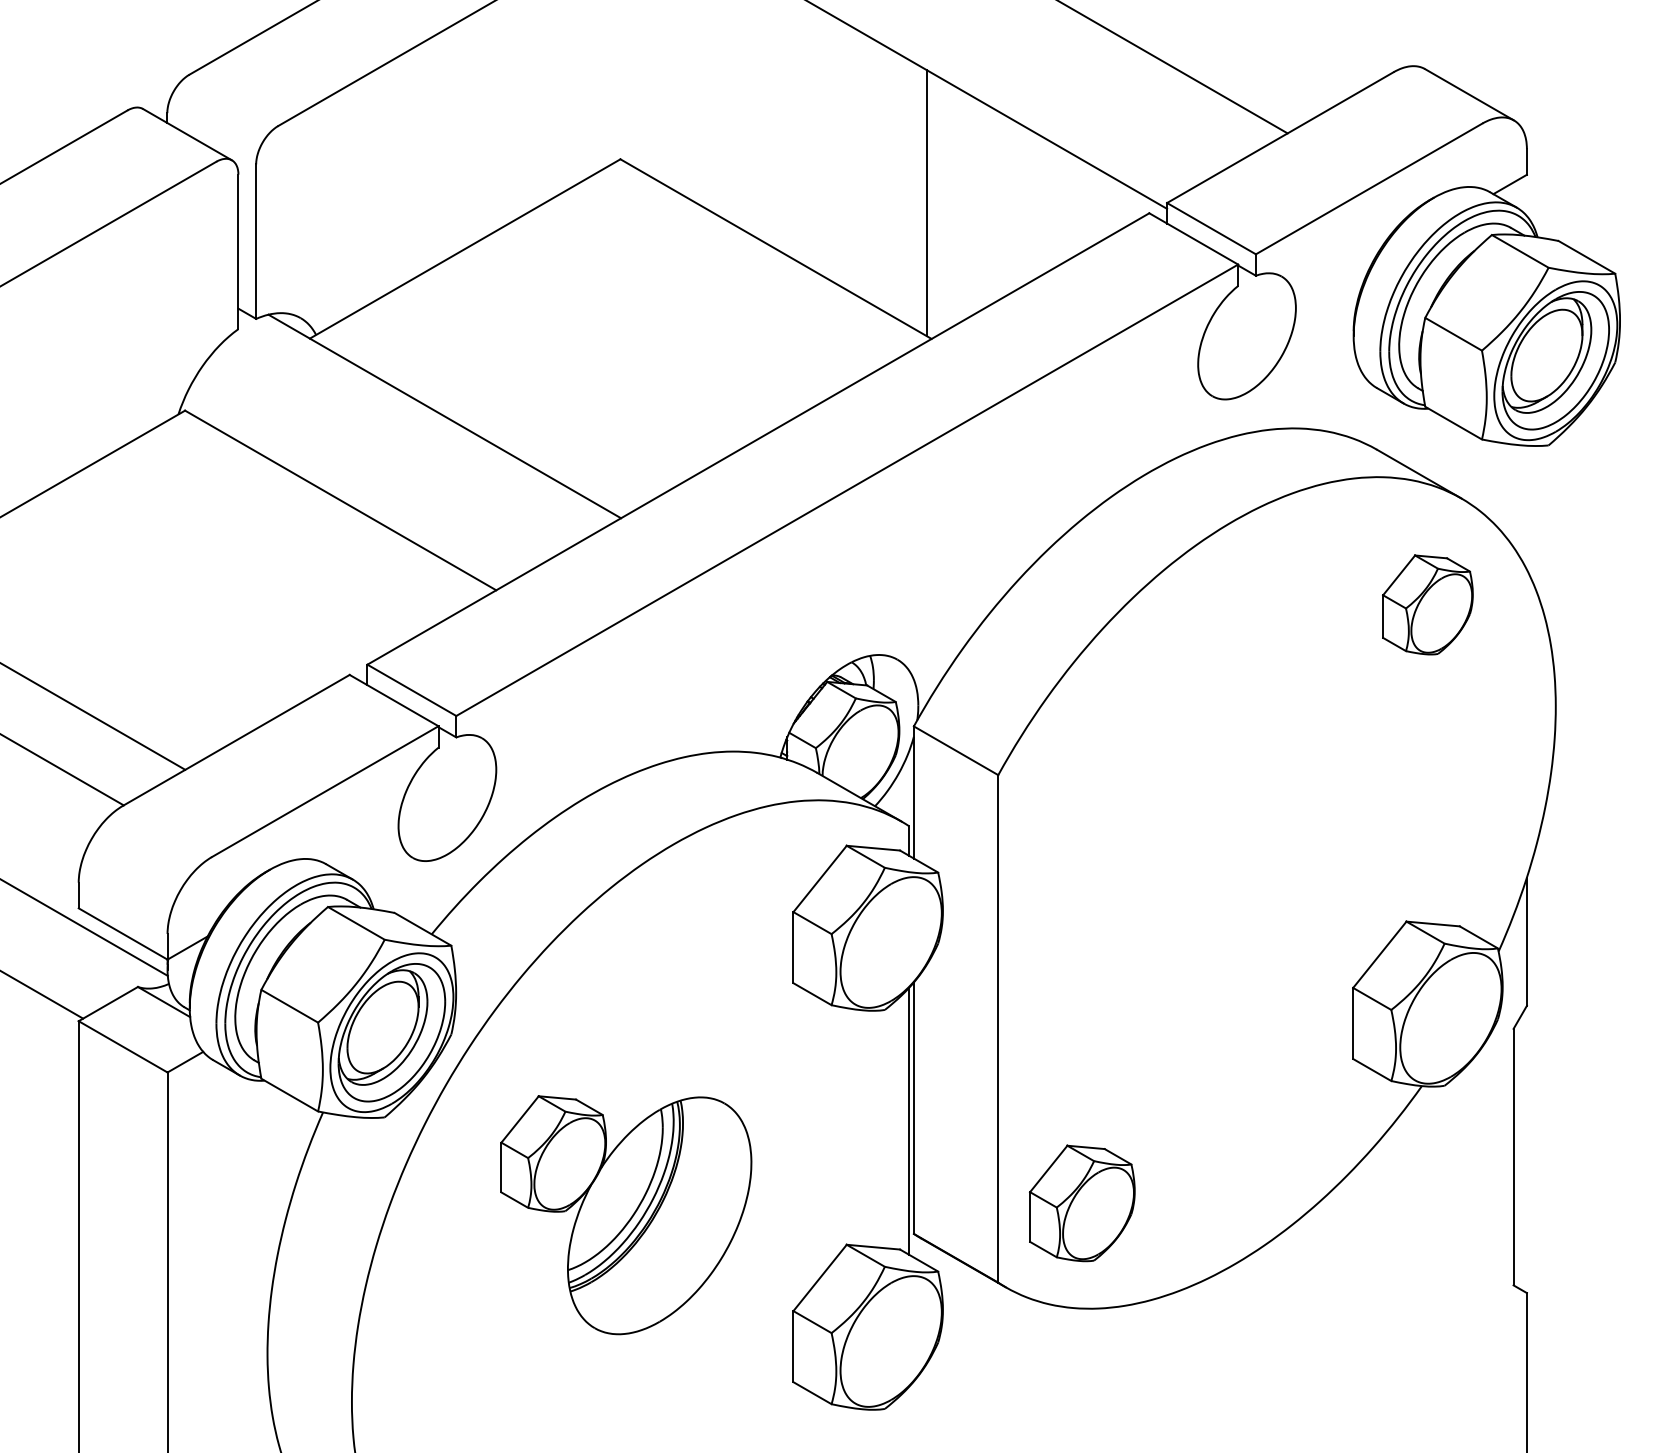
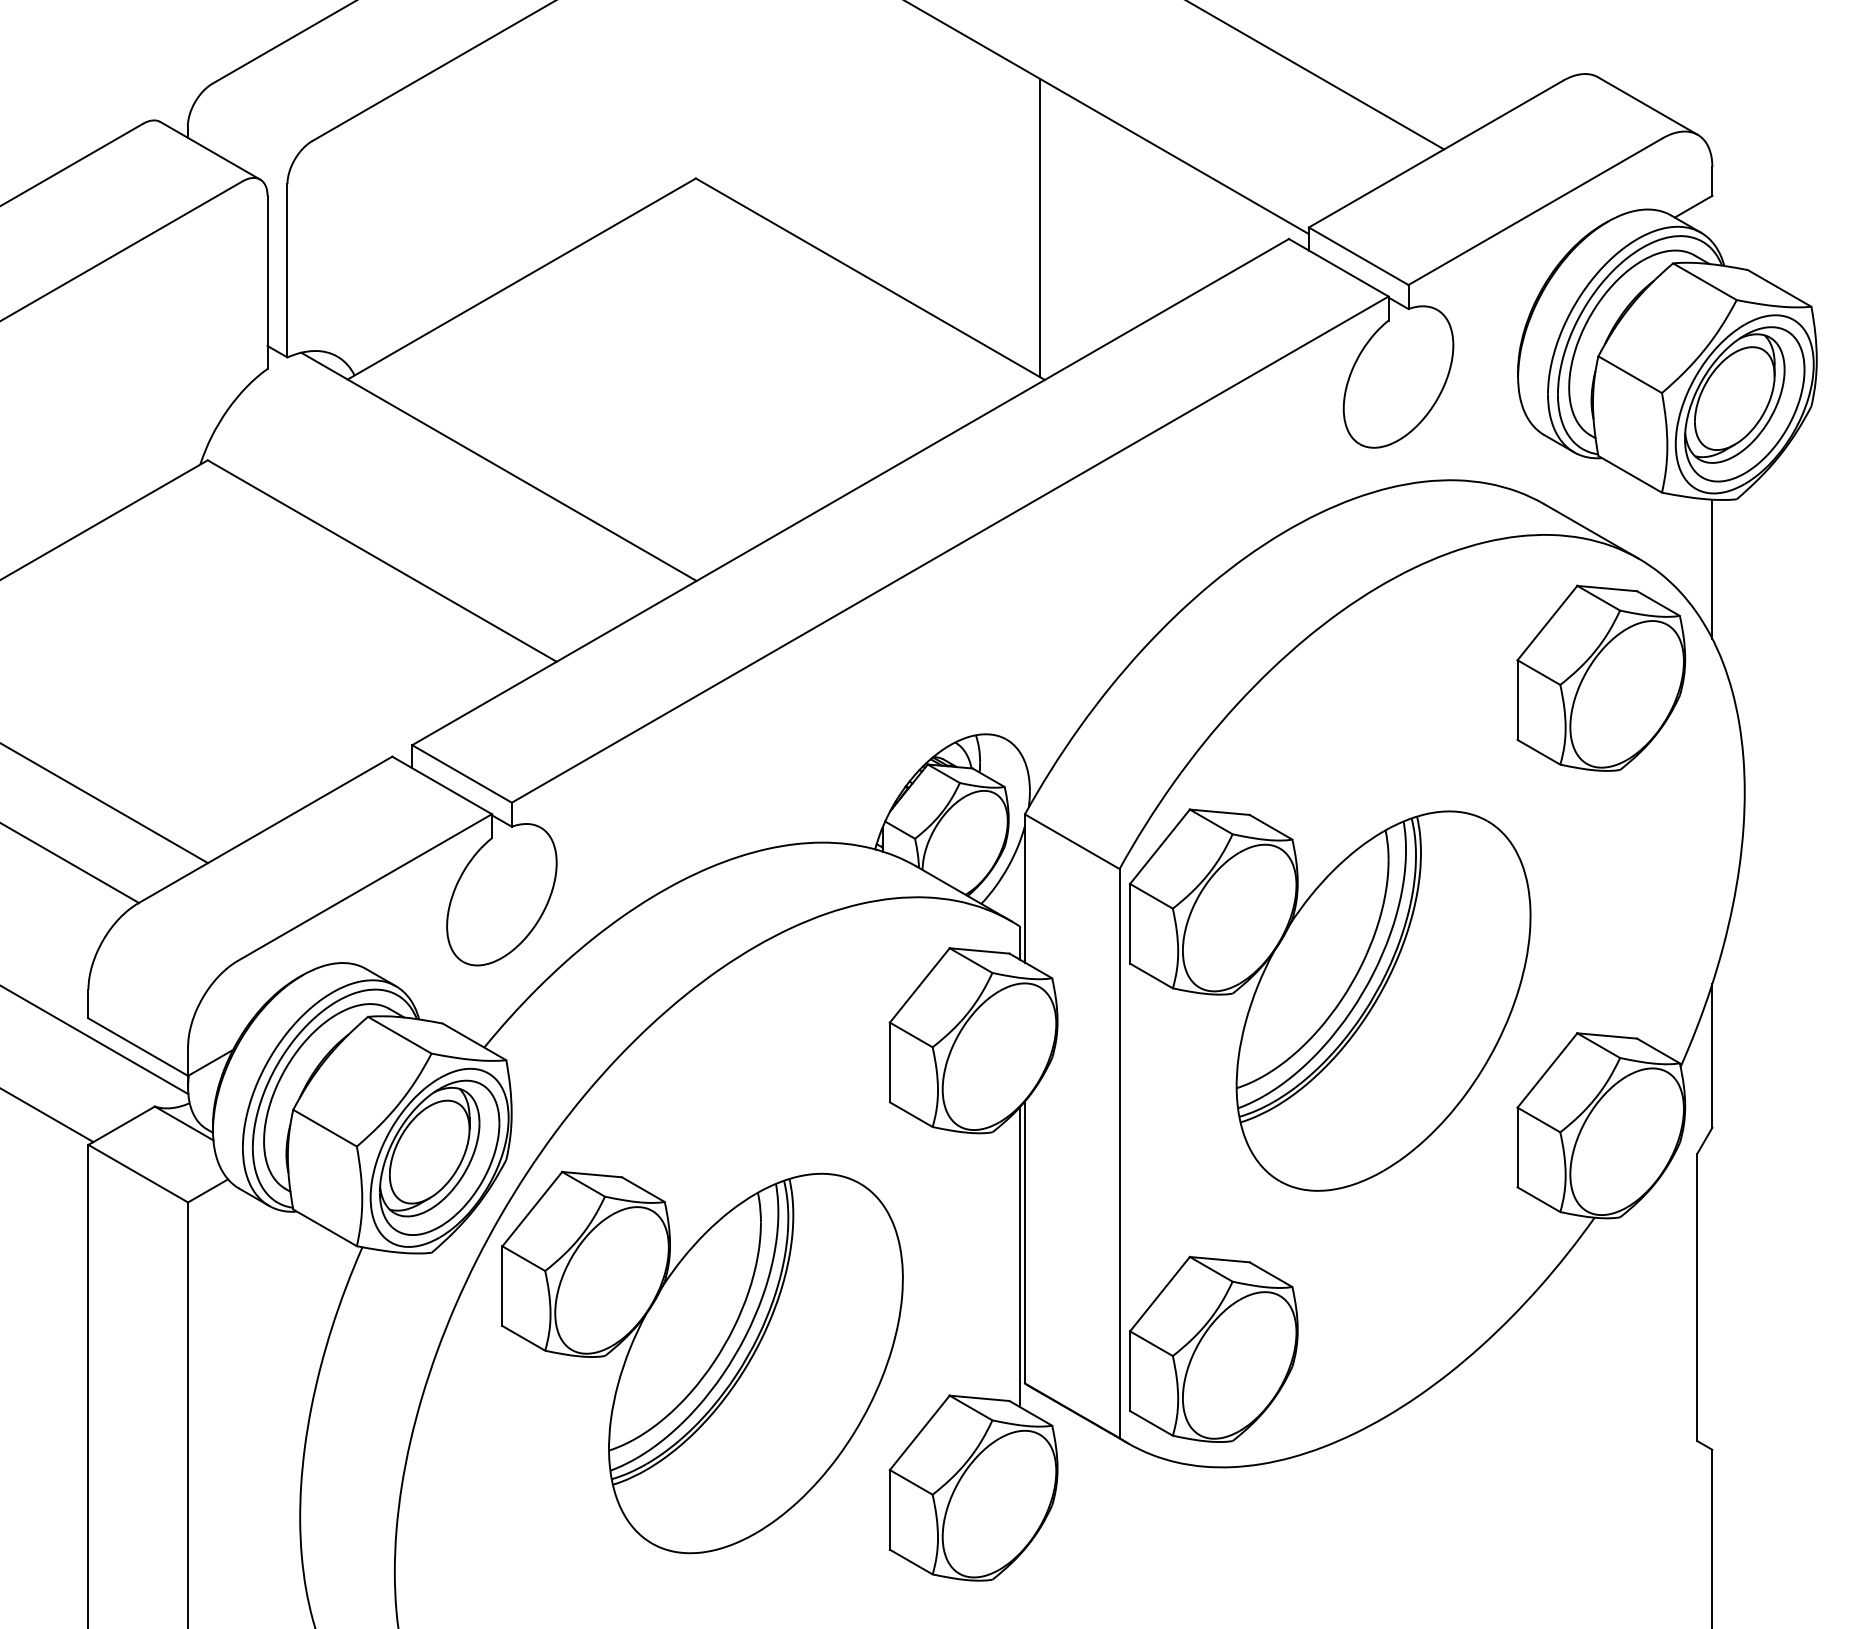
line: (1527, 507) -> (1712, 568), added
part: (1428, 604) -> (1601, 677), size x1.67
part: (1186, 891) -> (1330, 999), added
part: (1082, 1202) -> (1213, 1348), size x1.43
part: (626, 1215) -> (702, 1362), size x1.43

